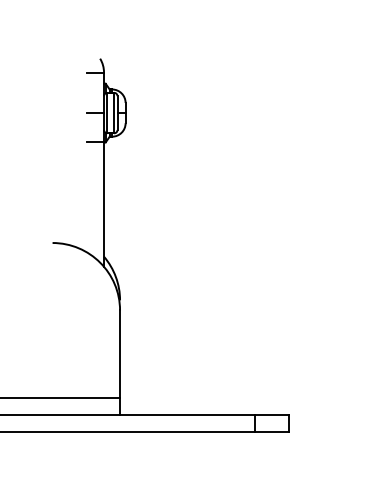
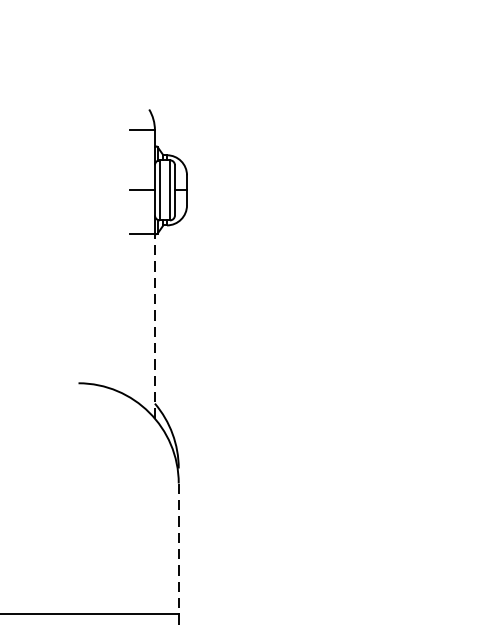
line: (104, 204) -> (155, 326), solid -> dashed
line: (120, 354) -> (179, 548), solid -> dashed

